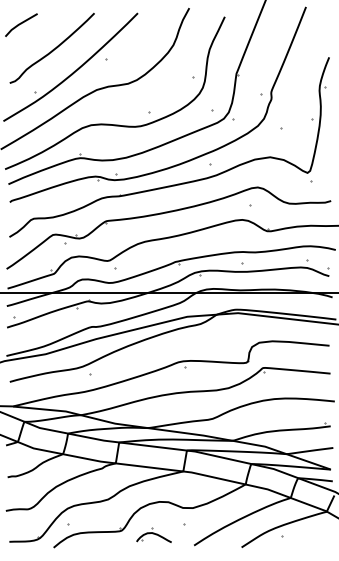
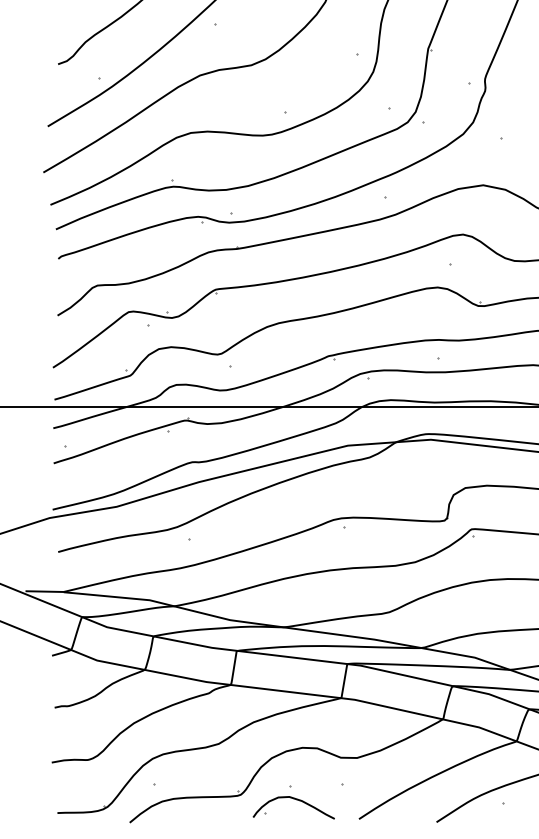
part: (153, 535) -> (292, 802), size x1.43

